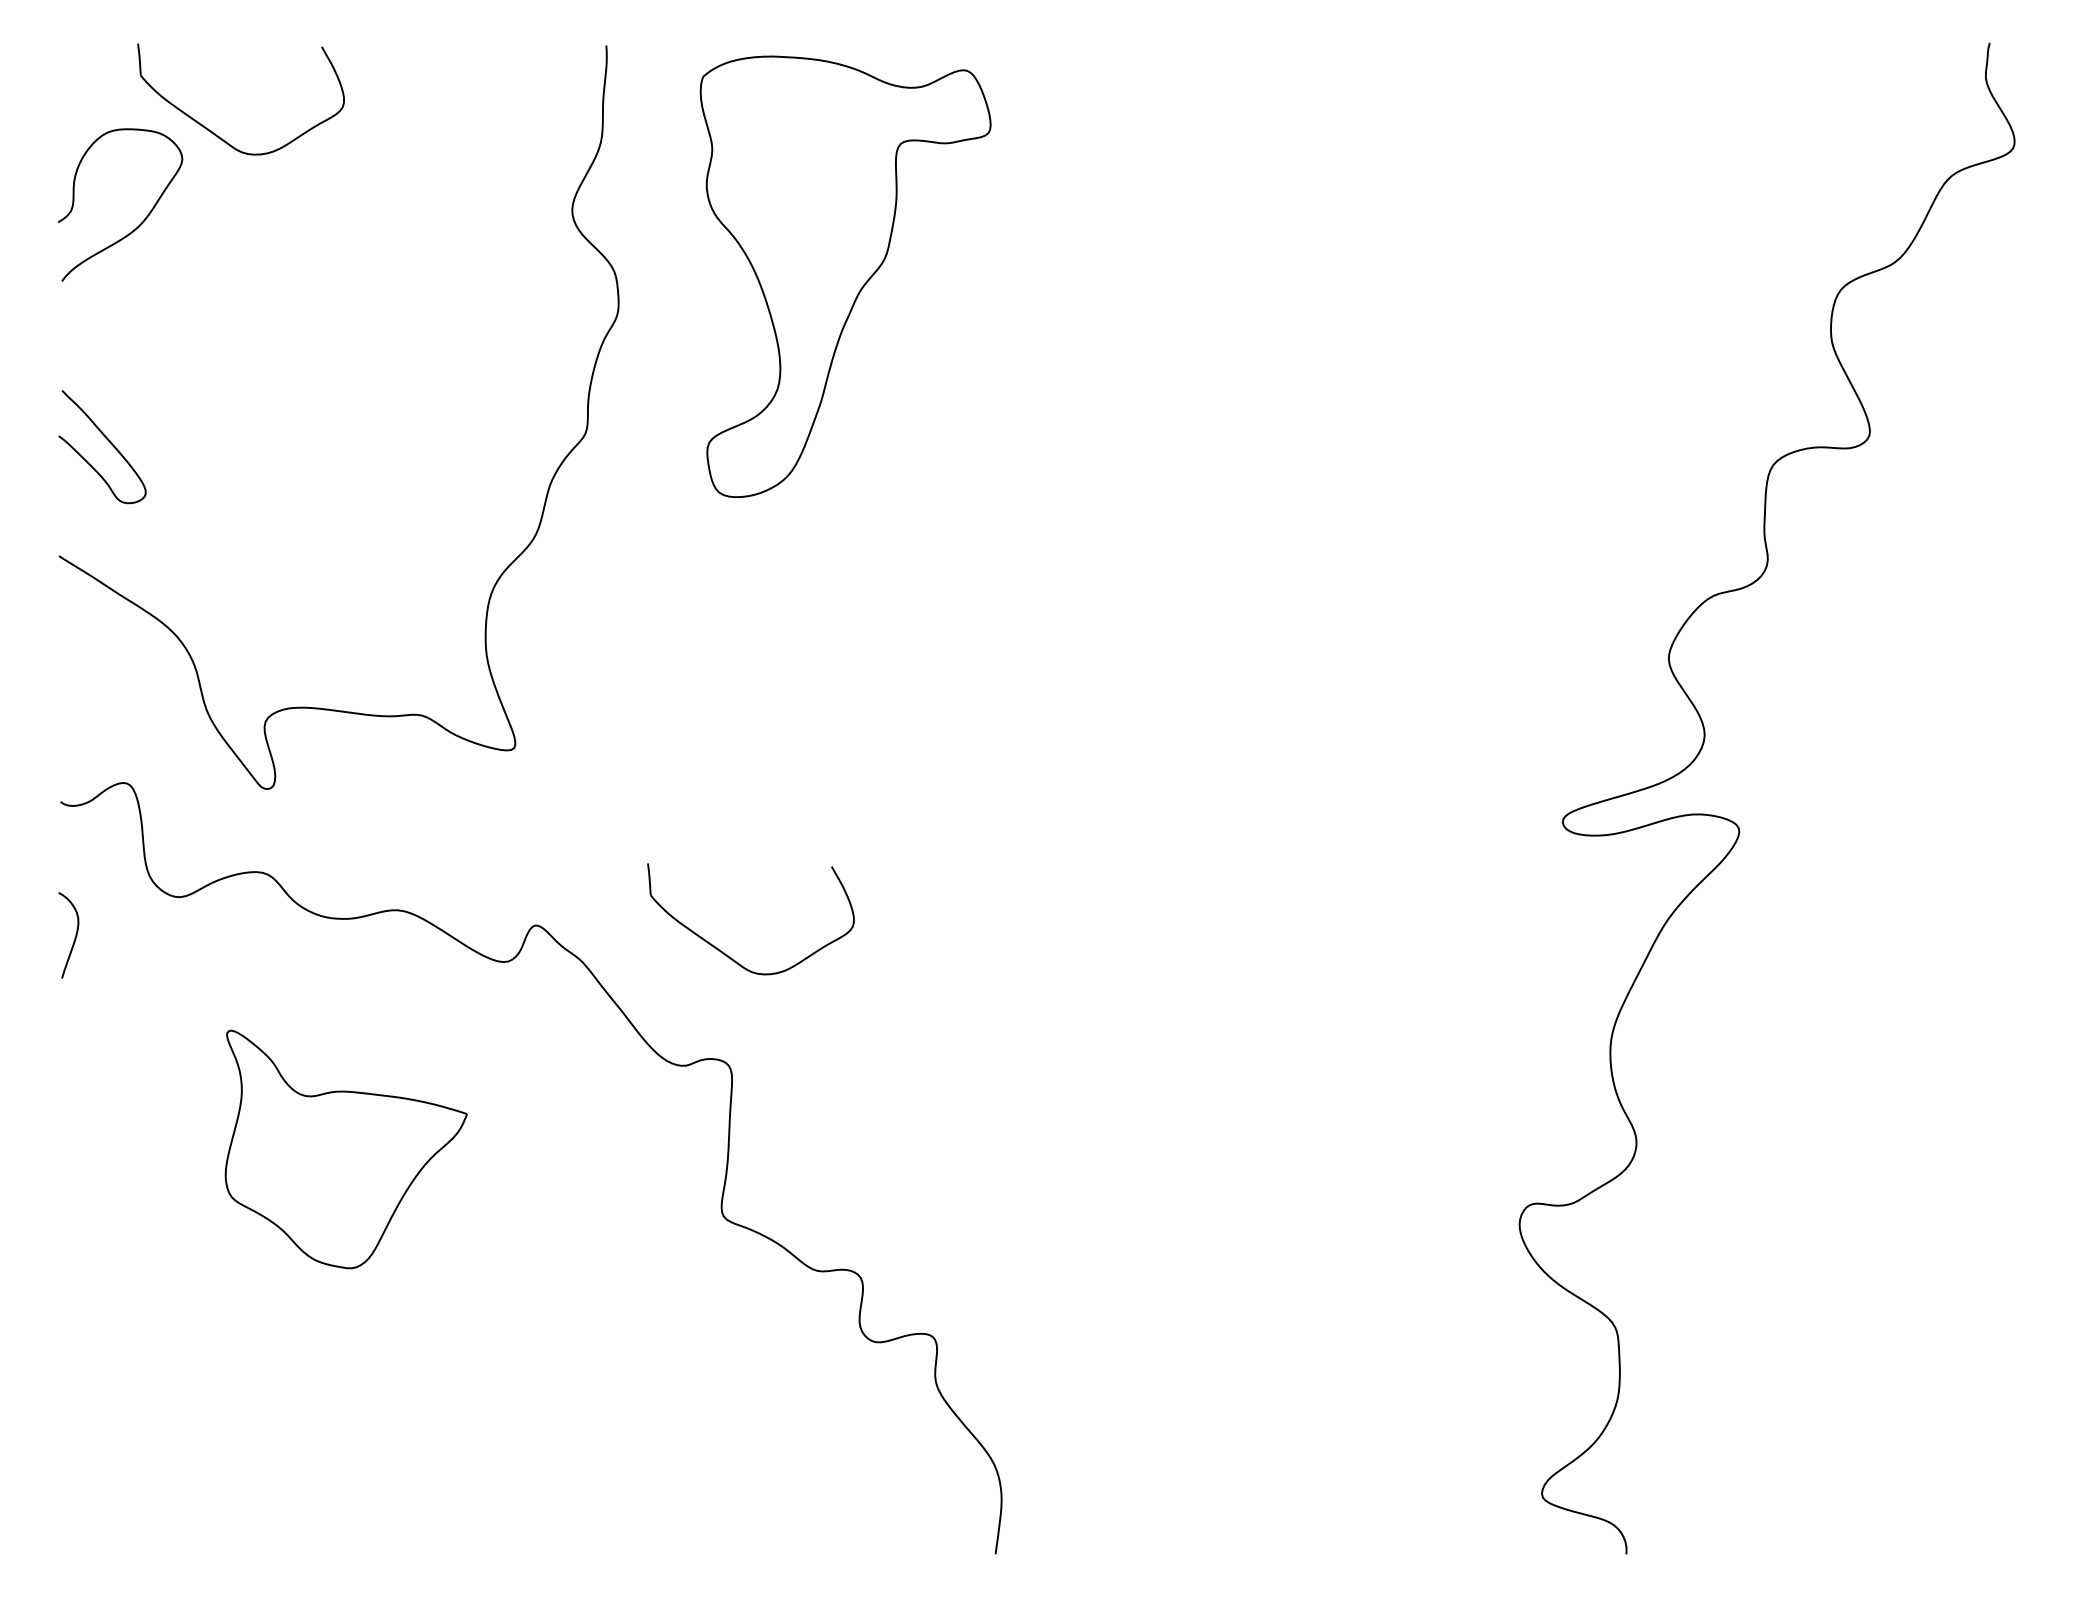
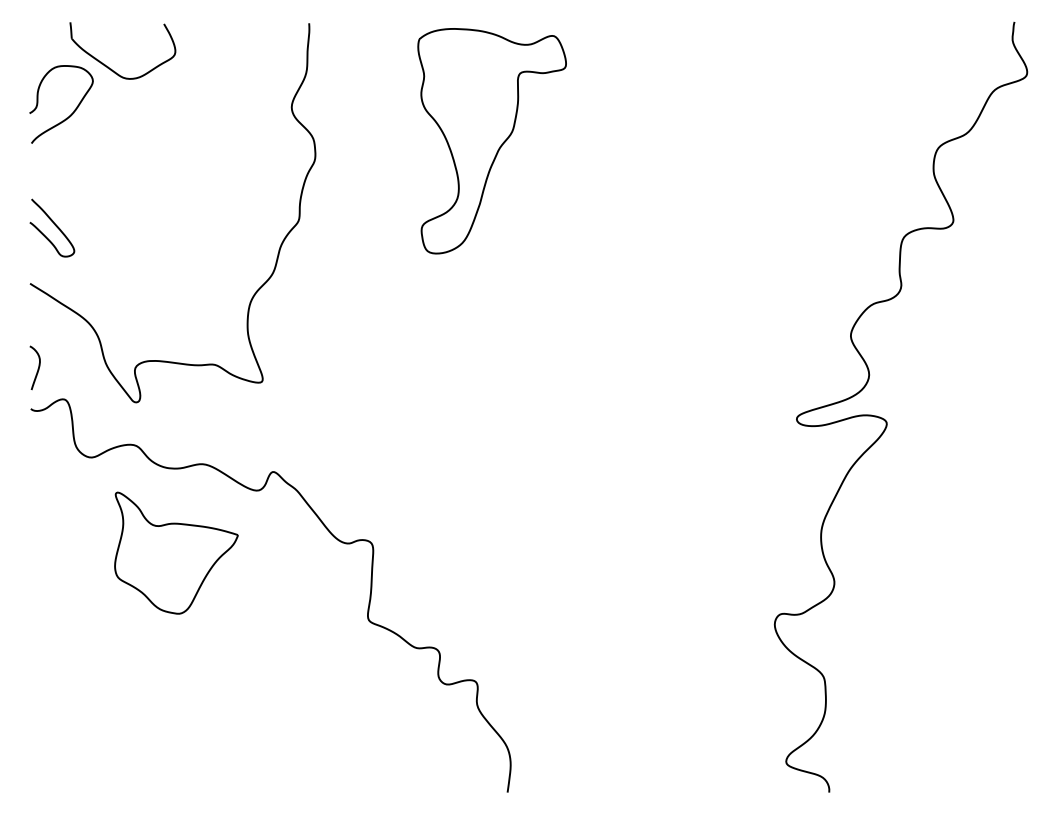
part: (844, 277) -> (491, 141), moved
curve: (73, 936) -> (37, 368), moved
part: (728, 953) -> (371, 486), removed
part: (346, 1148) -> (176, 552), moved

